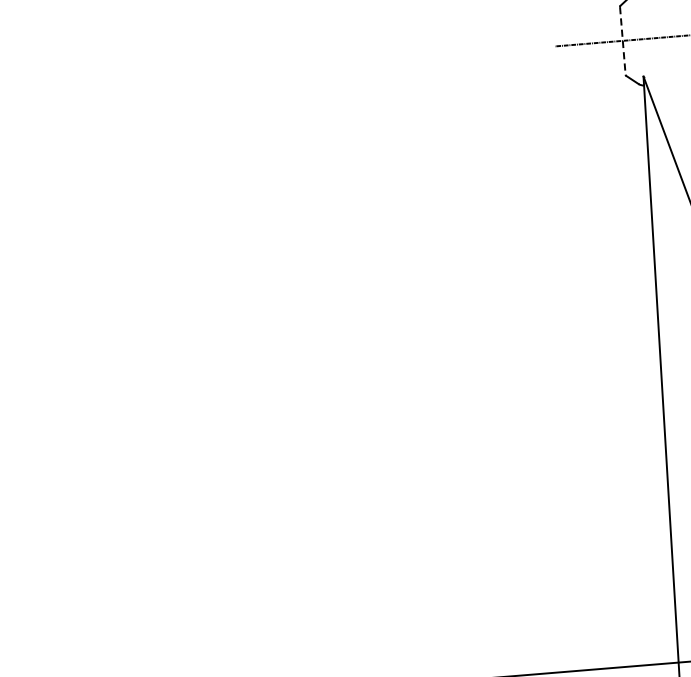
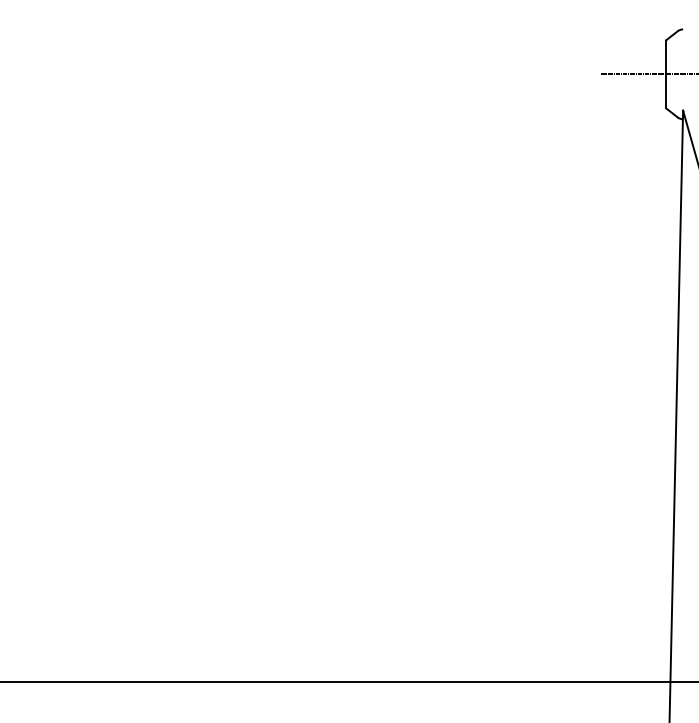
line: (622, 41) -> (665, 74), dashed -> solid

